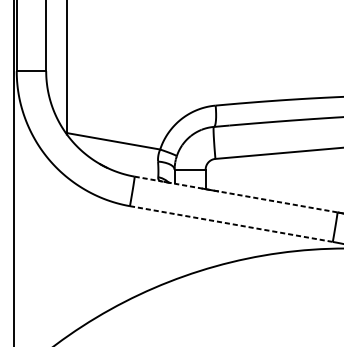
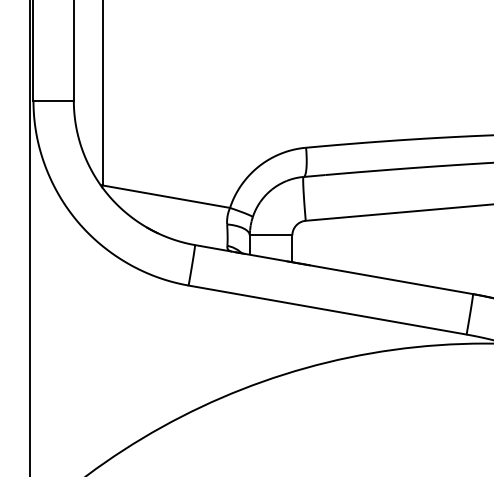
line: (236, 194) -> (334, 269), dashed -> solid
line: (232, 224) -> (328, 310), dashed -> solid

